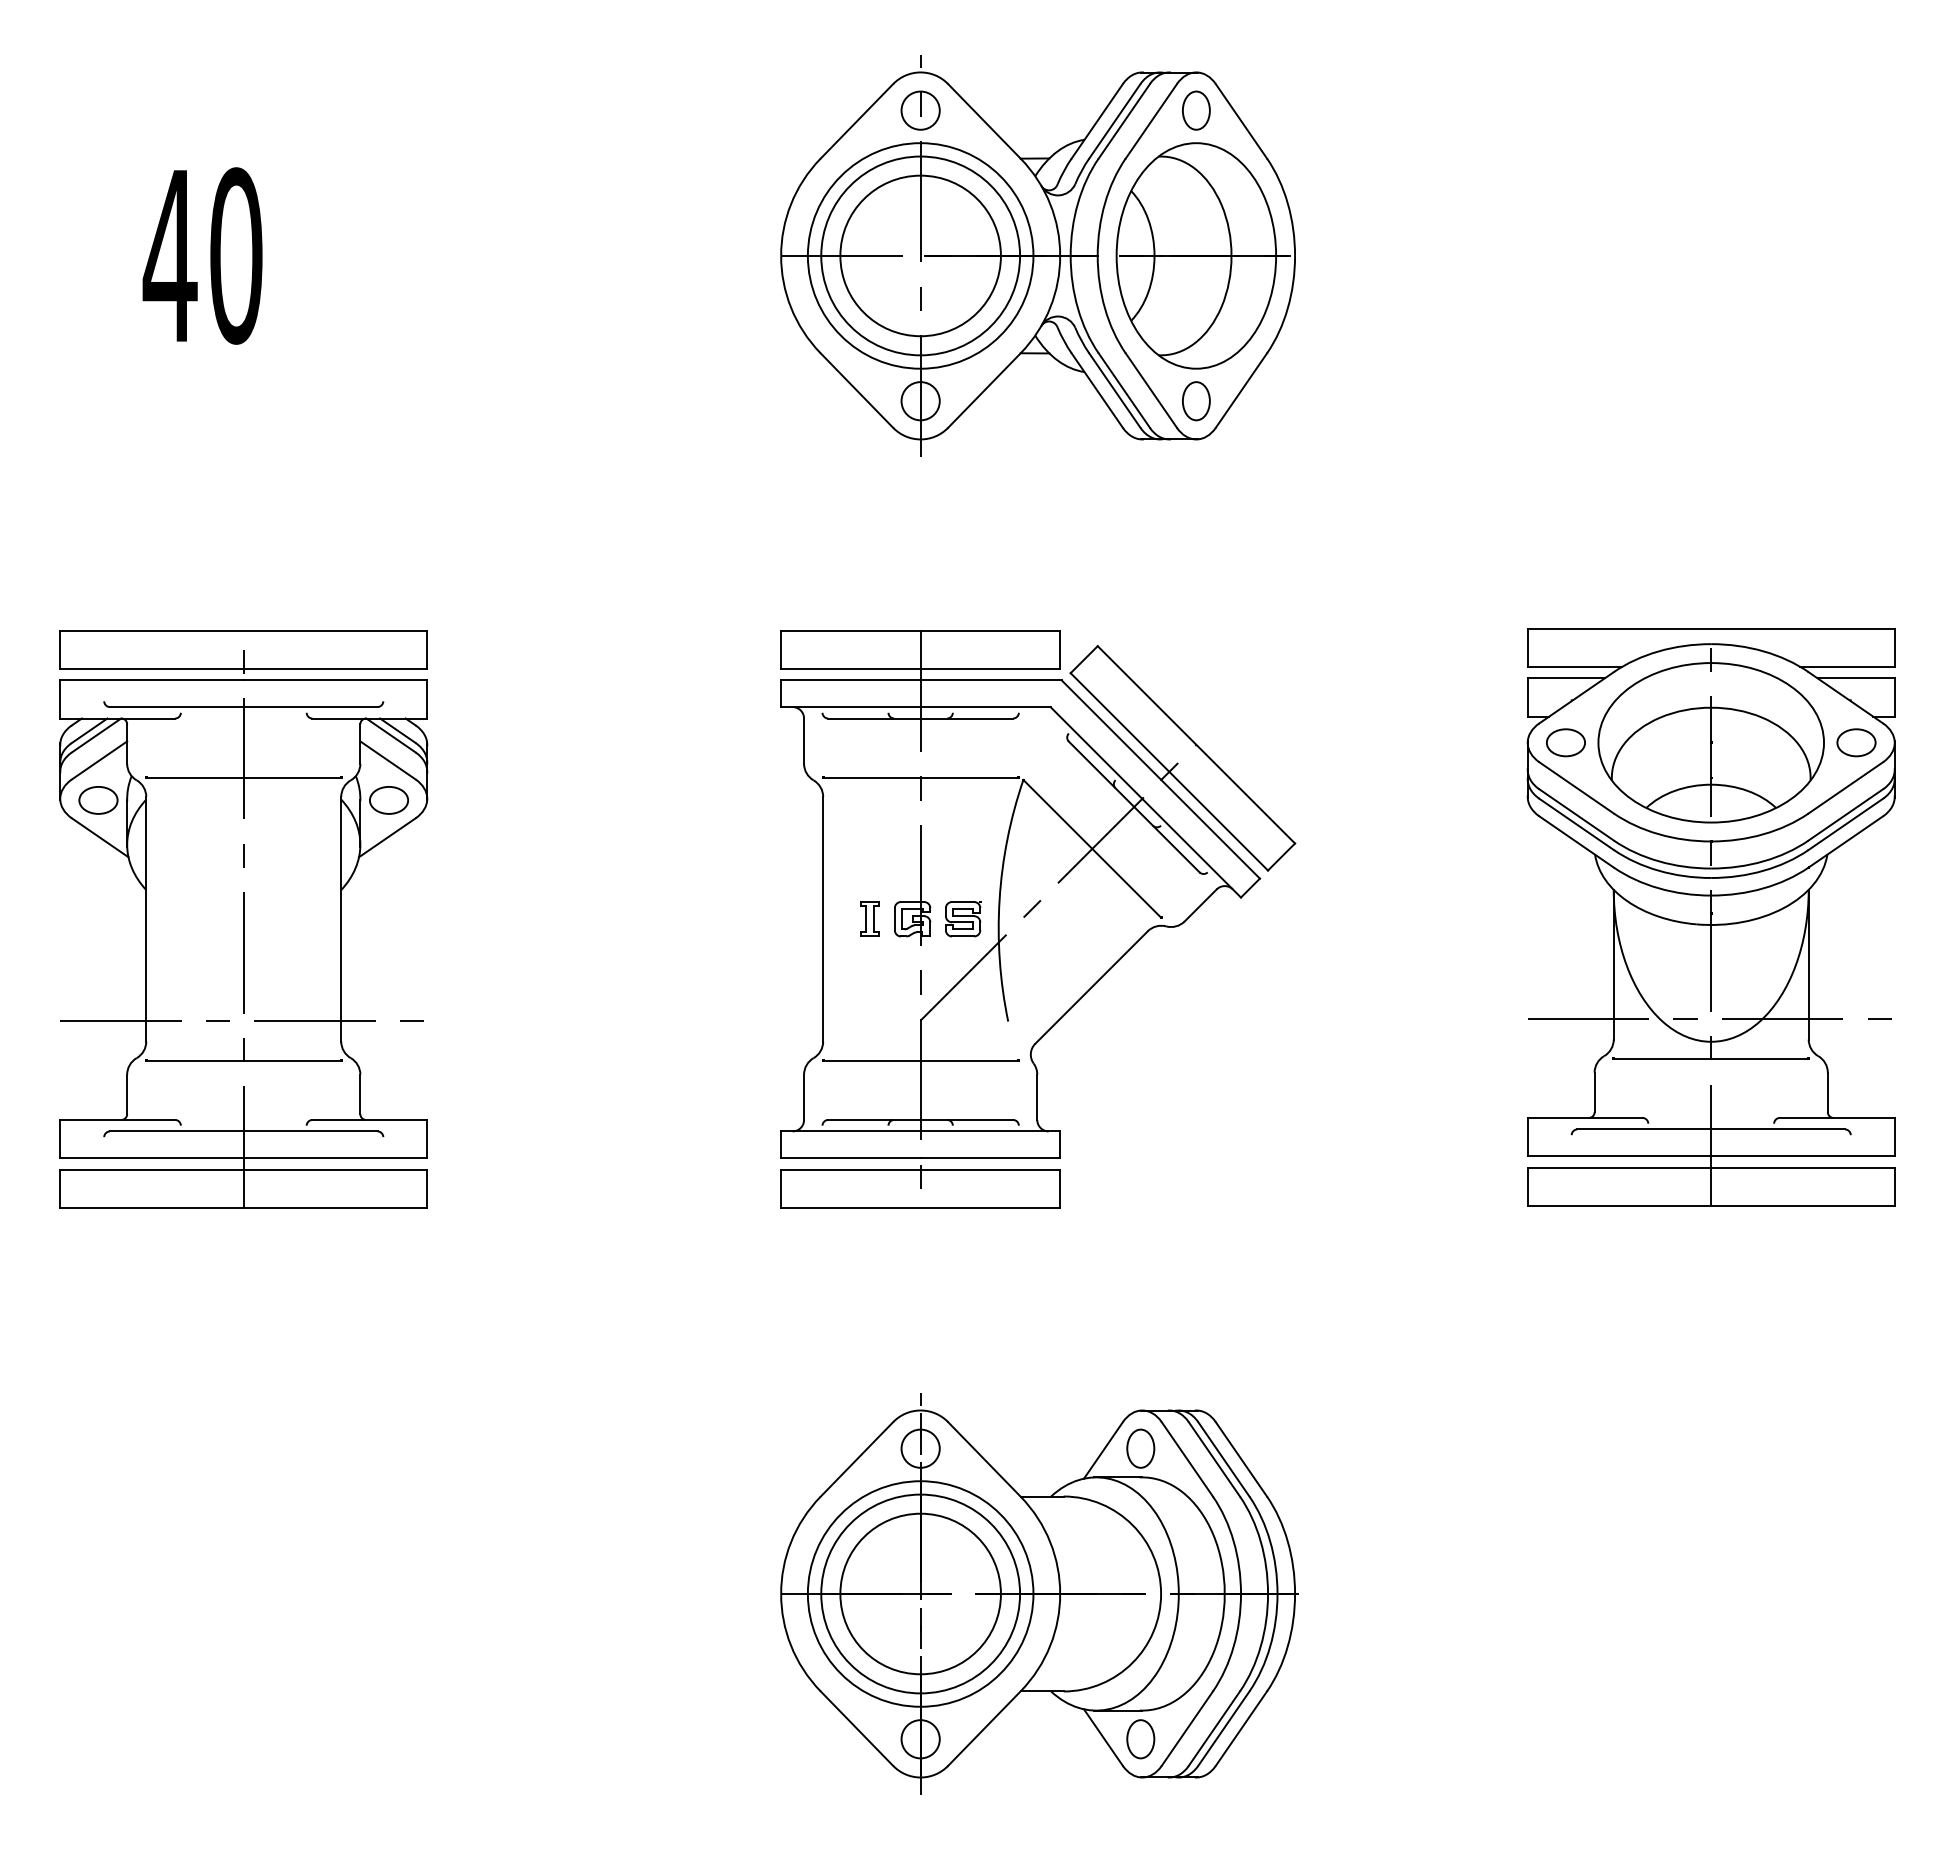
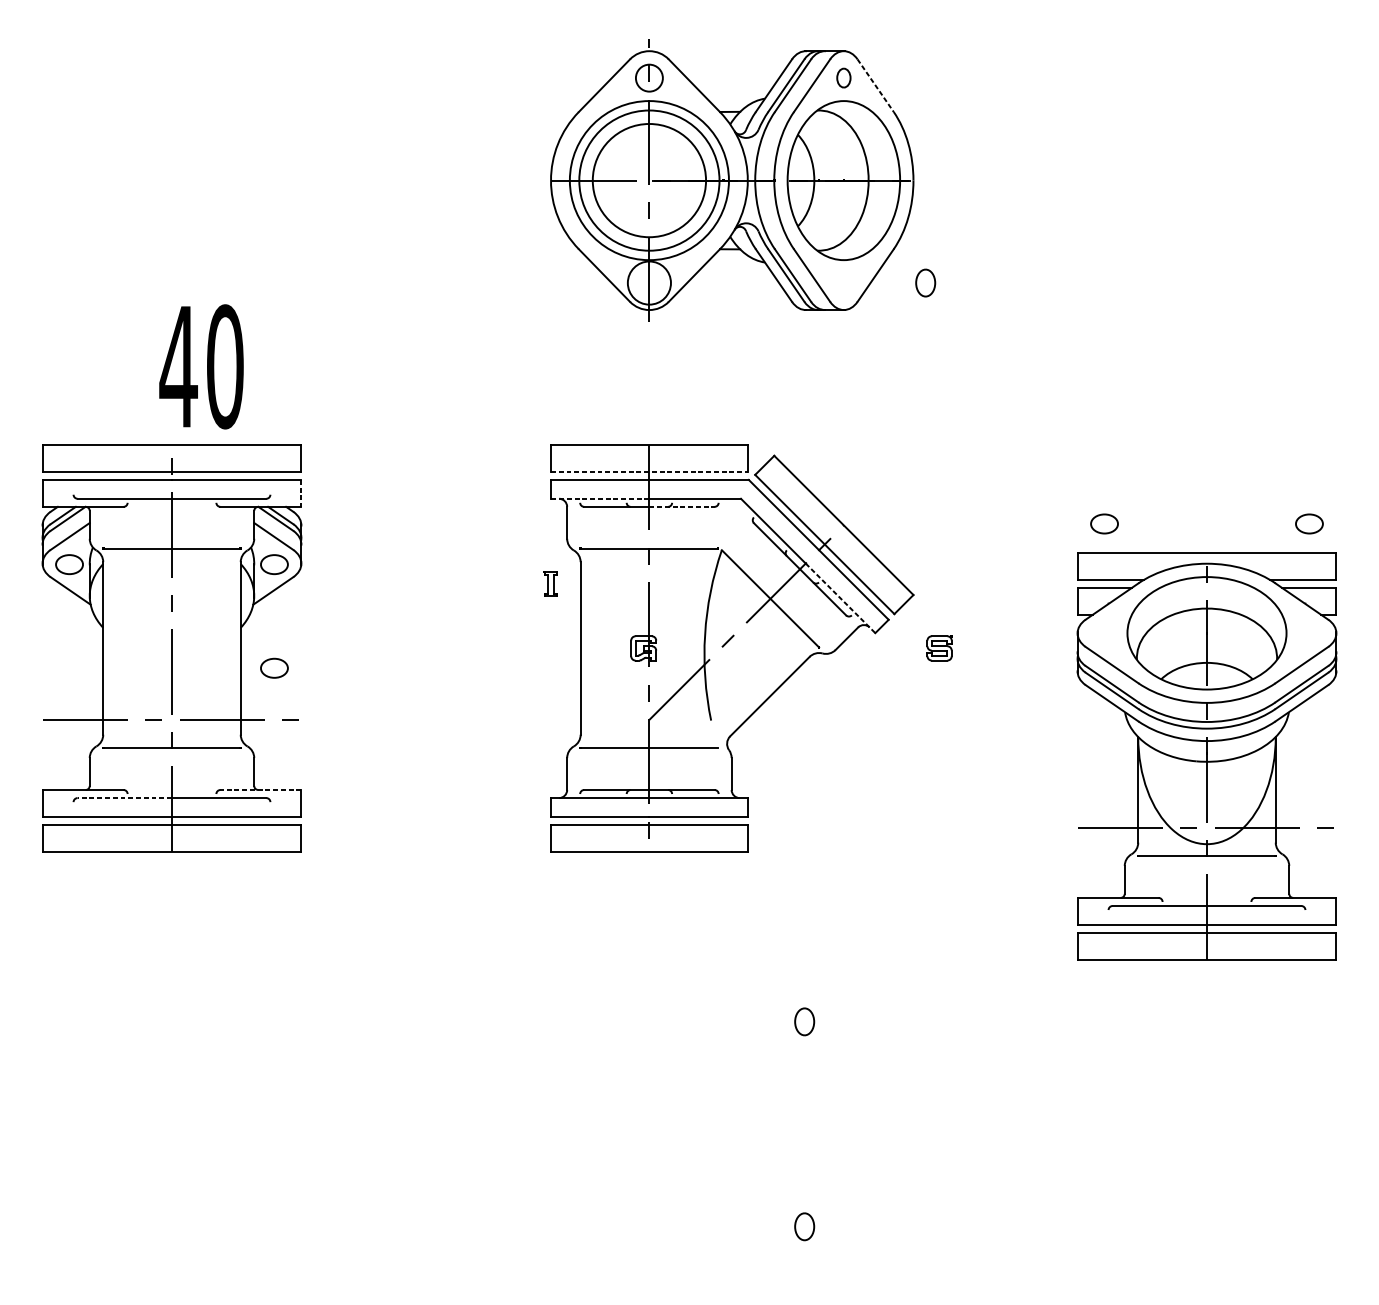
part: (1196, 110) -> (843, 78), size x0.7
line: (1241, 121) -> (875, 85), solid -> dashed
text: (202, 255) -> (201, 366), moved
circle: (920, 401) -> (649, 283), size x1.6
part: (1196, 401) -> (925, 283), moved
line: (920, 668) -> (649, 471), solid -> dashed
line: (427, 699) -> (301, 493), solid -> dashed
line: (850, 707) -> (599, 499), solid -> dashed
line: (967, 718) -> (682, 506), solid -> dashed
line: (1191, 848) -> (840, 598), solid -> dashed
part: (1710, 917) -> (1206, 756), moved
part: (869, 918) -> (550, 583), moved
part: (963, 919) -> (939, 648), moved
part: (388, 947) -> (274, 668), added
line: (369, 1119) -> (260, 789), solid -> dashed
line: (176, 1131) -> (124, 798), solid -> dashed
part: (1039, 1593) -> (733, 1123), removed

